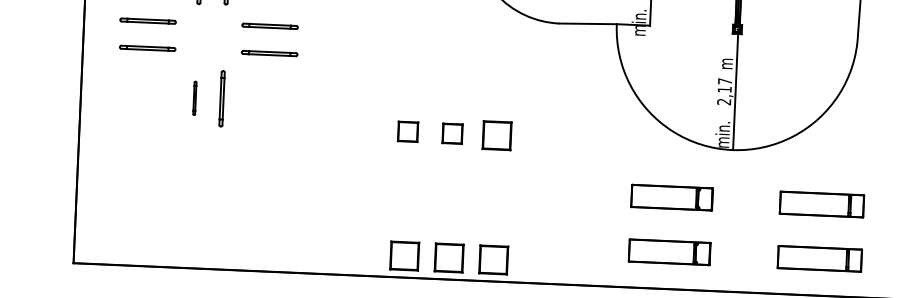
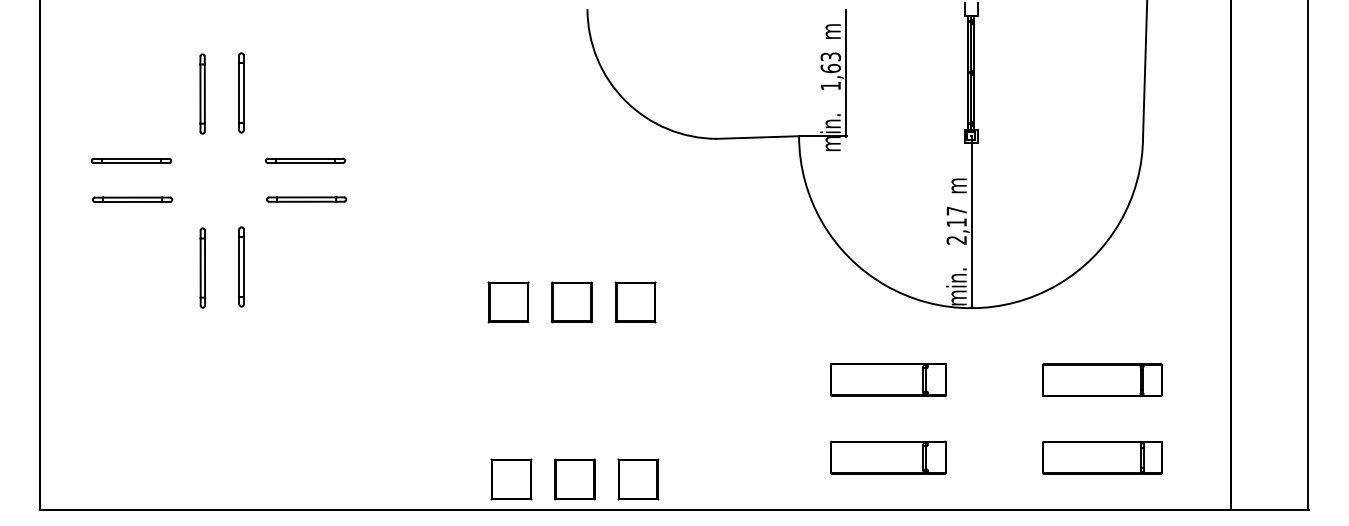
part: (194, 97) -> (202, 267), size x1.67
part: (408, 131) -> (508, 302), size x1.43
part: (452, 133) -> (571, 302), size x1.43

